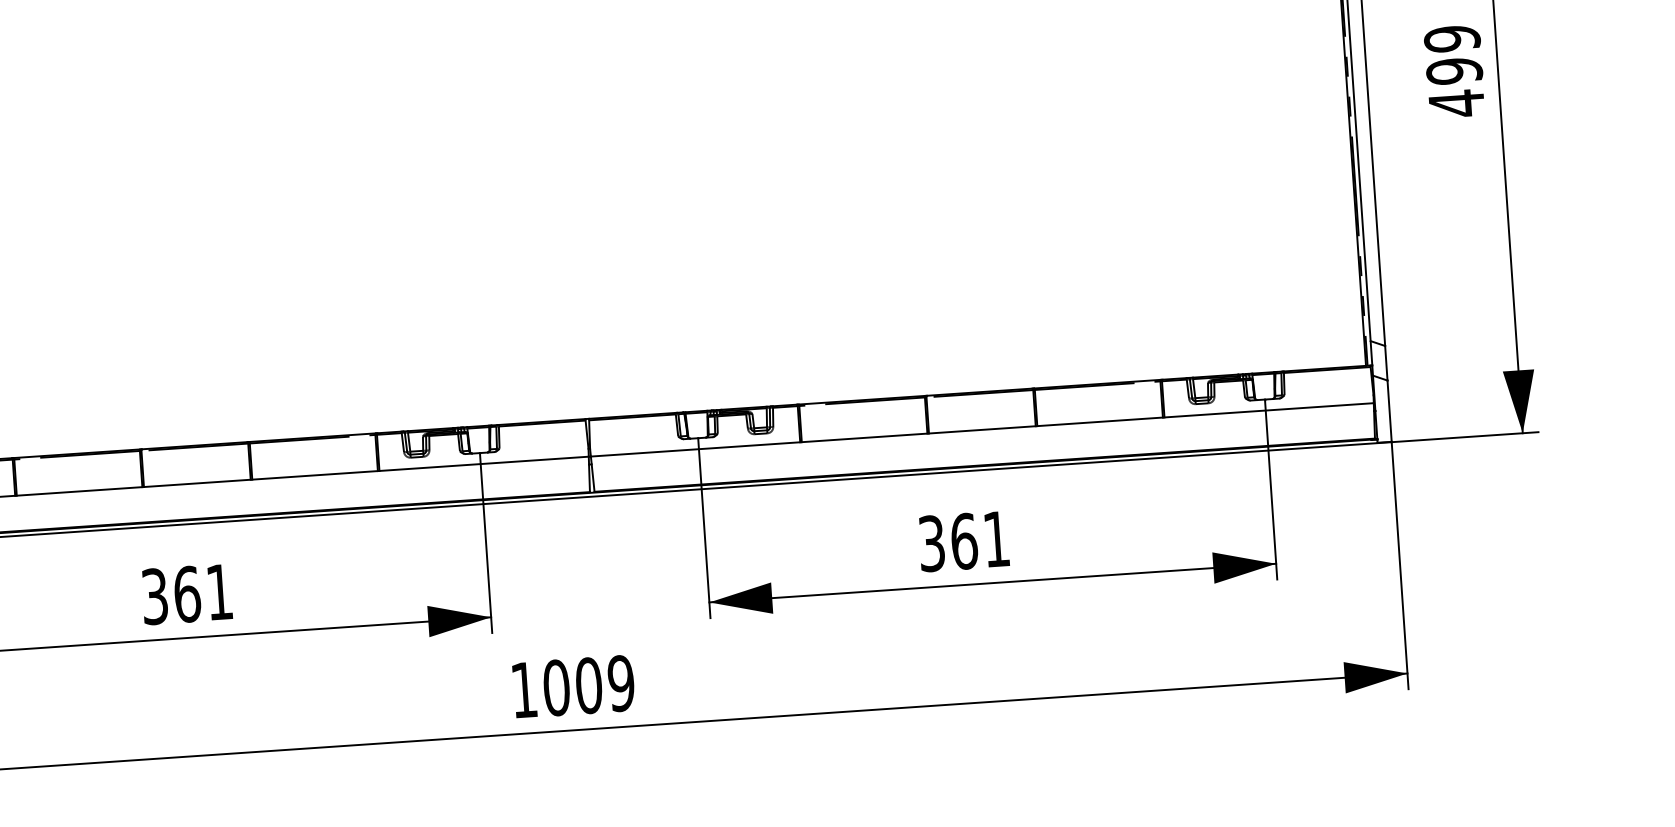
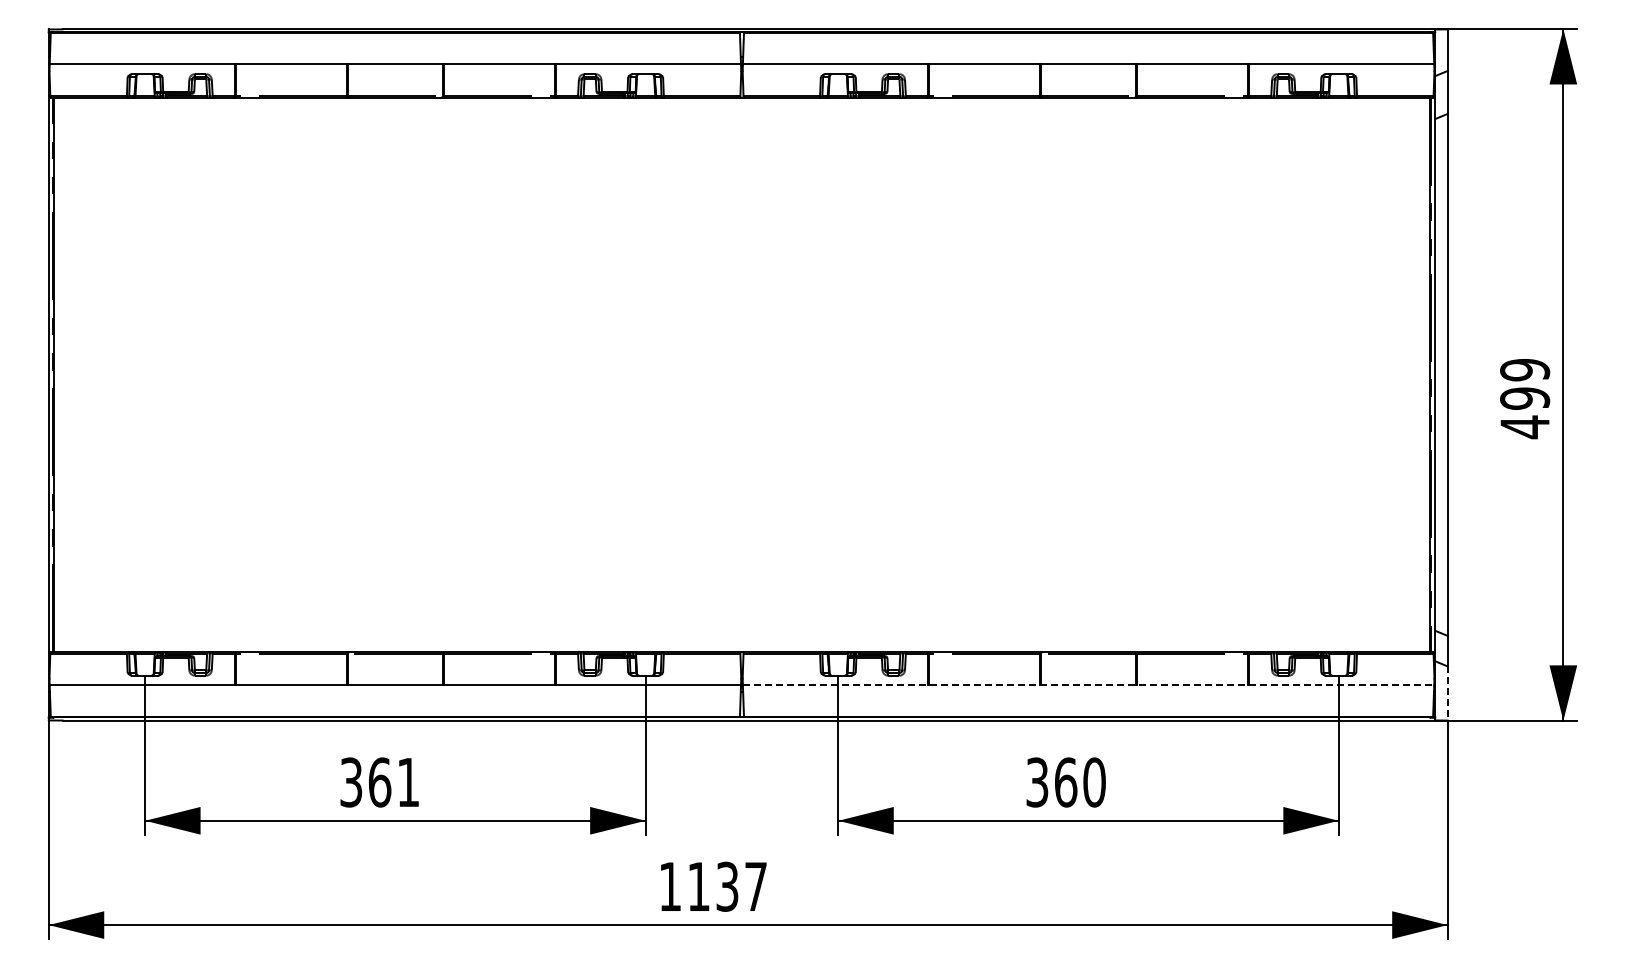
line: (1389, 411) -> (1447, 693), solid -> dashed
line: (982, 429) -> (1088, 685), solid -> dashed
text: (996, 539) -> (1094, 782), 361 -> 360
text: (588, 685) -> (727, 886), 1009 -> 1137

